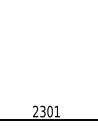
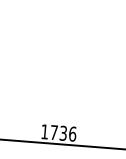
text: (46, 111) -> (58, 132), 2301 -> 1736

